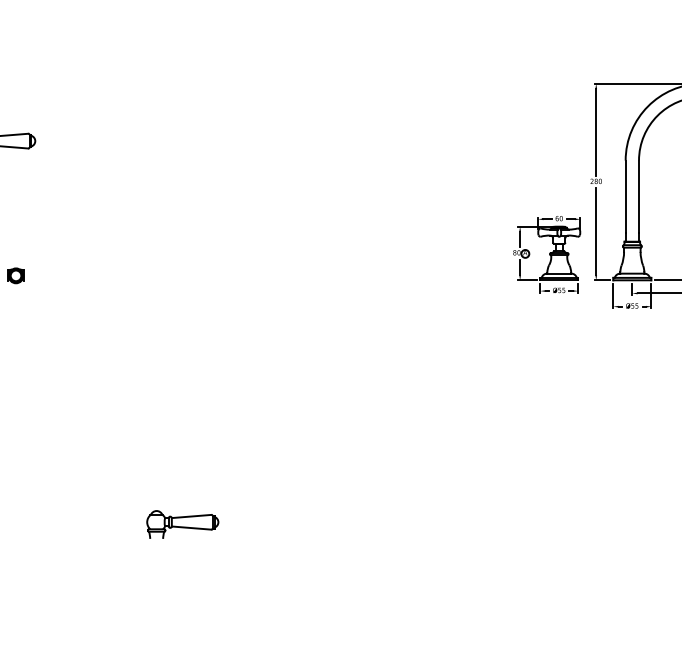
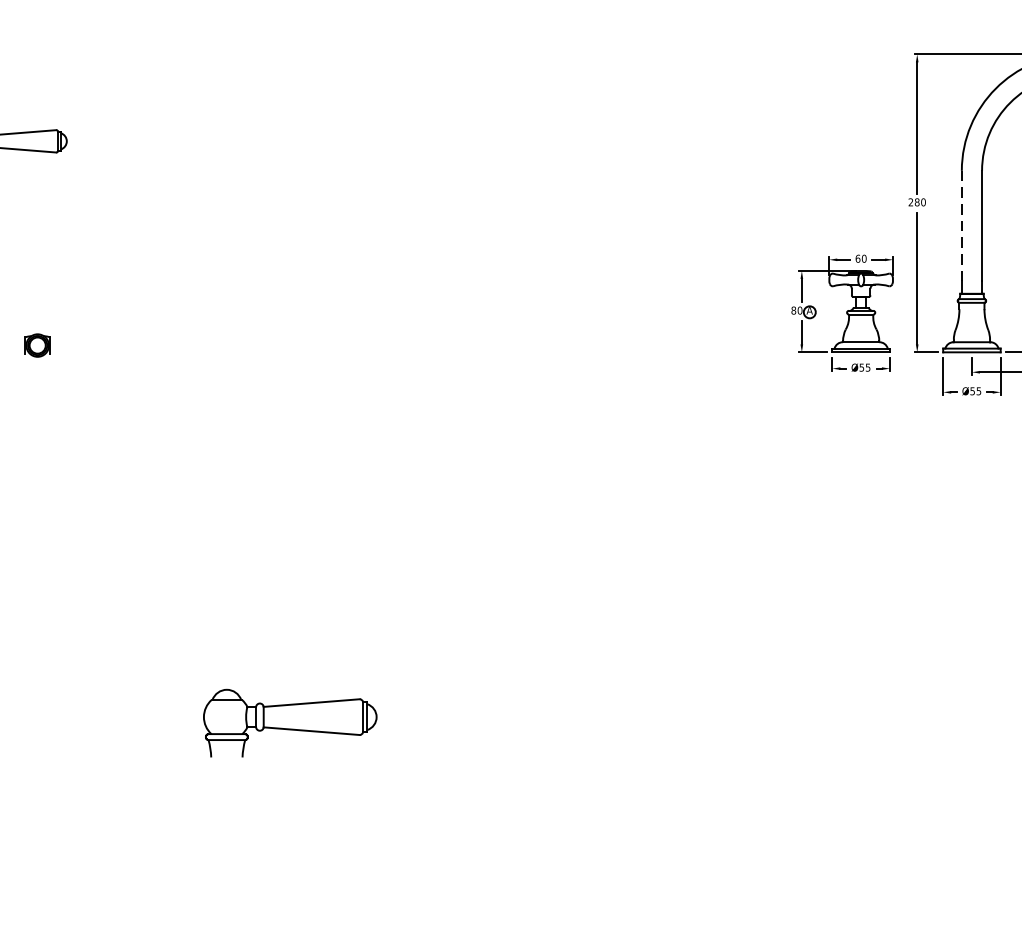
line: (625, 196) -> (961, 225), solid -> dashed
part: (182, 524) -> (289, 722), size x1.6

